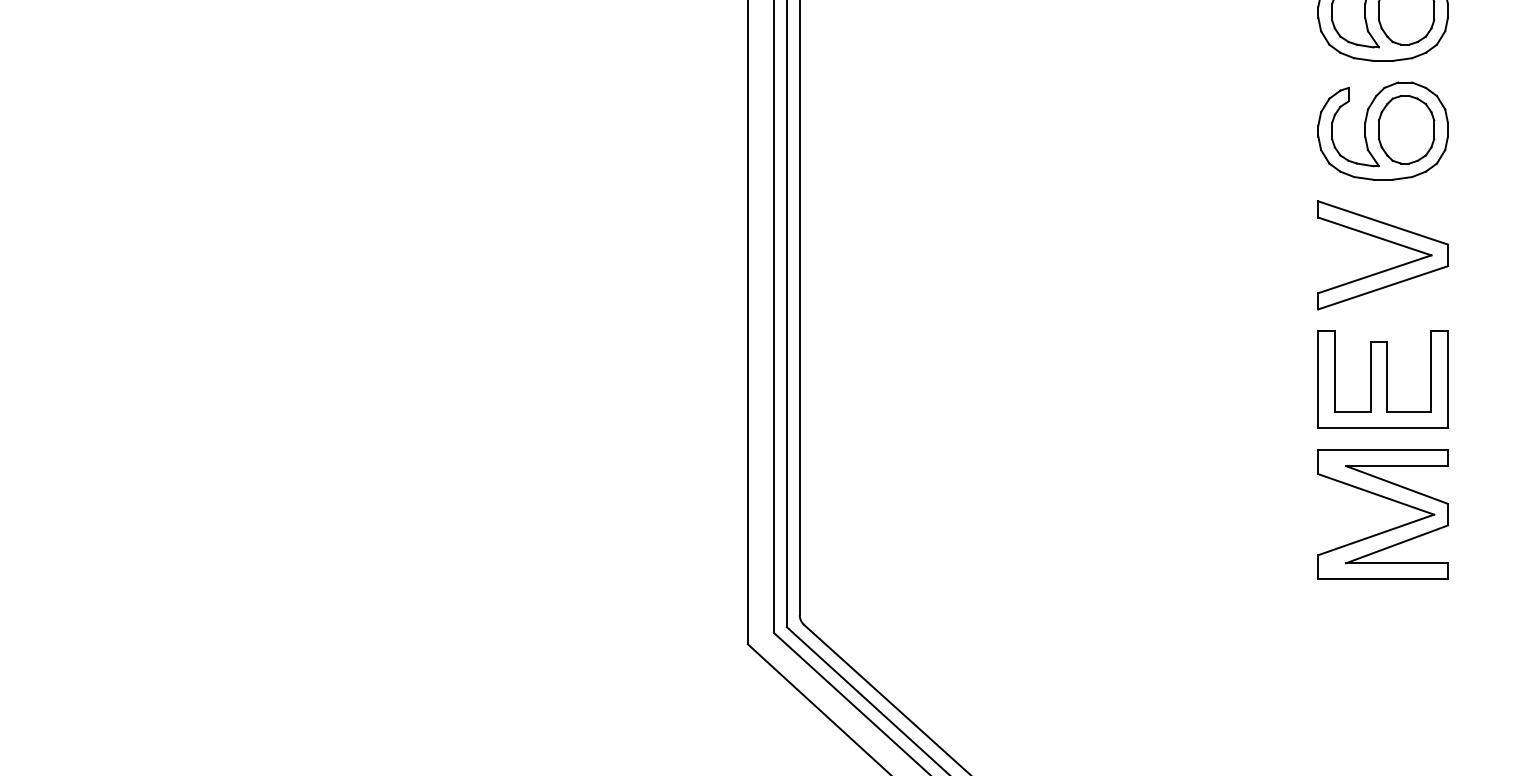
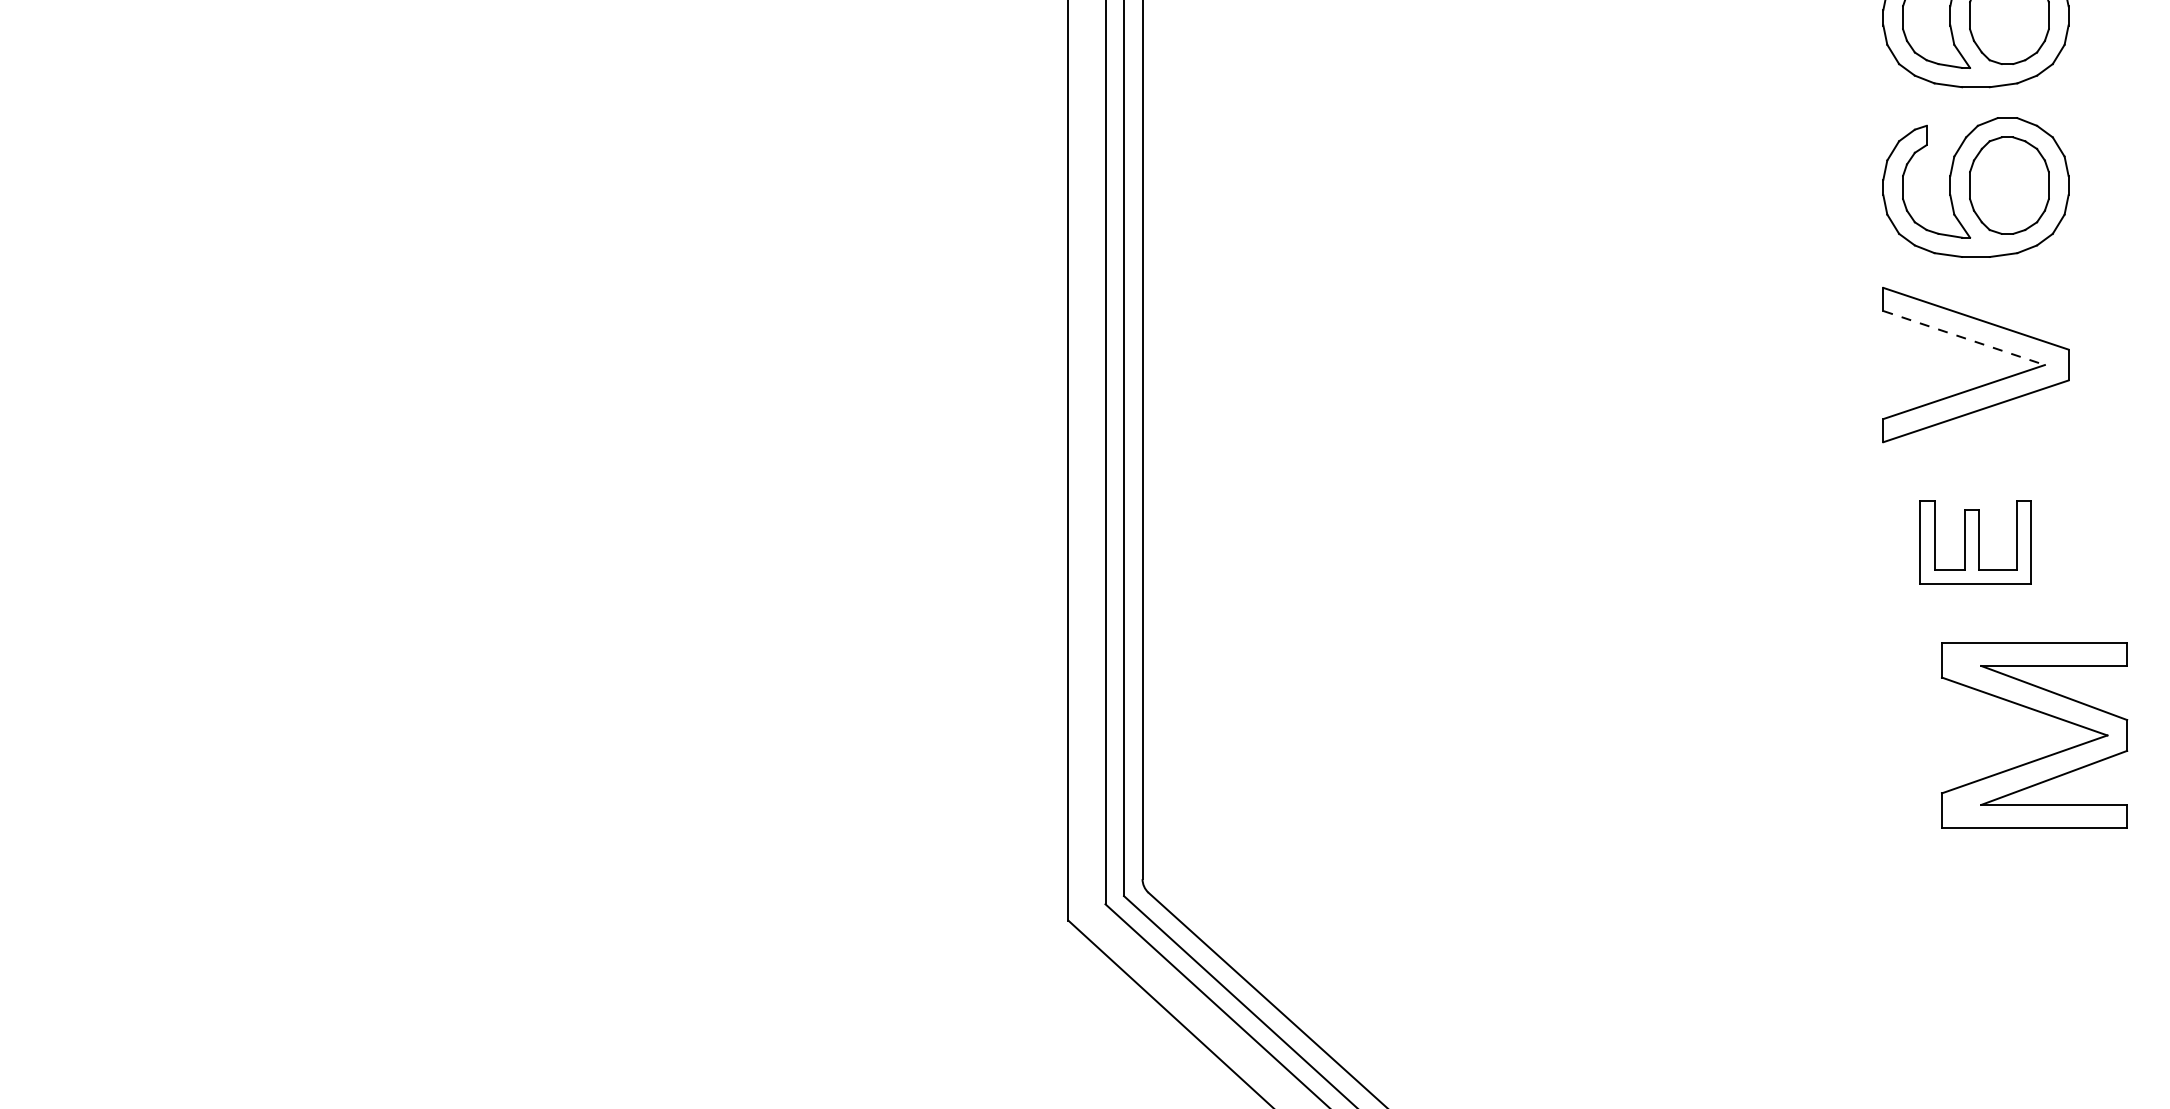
line: (1374, 236) -> (1963, 338), solid -> dashed
part: (1382, 379) -> (1975, 542), size x0.6
part: (1387, 499) -> (2040, 713), moved

